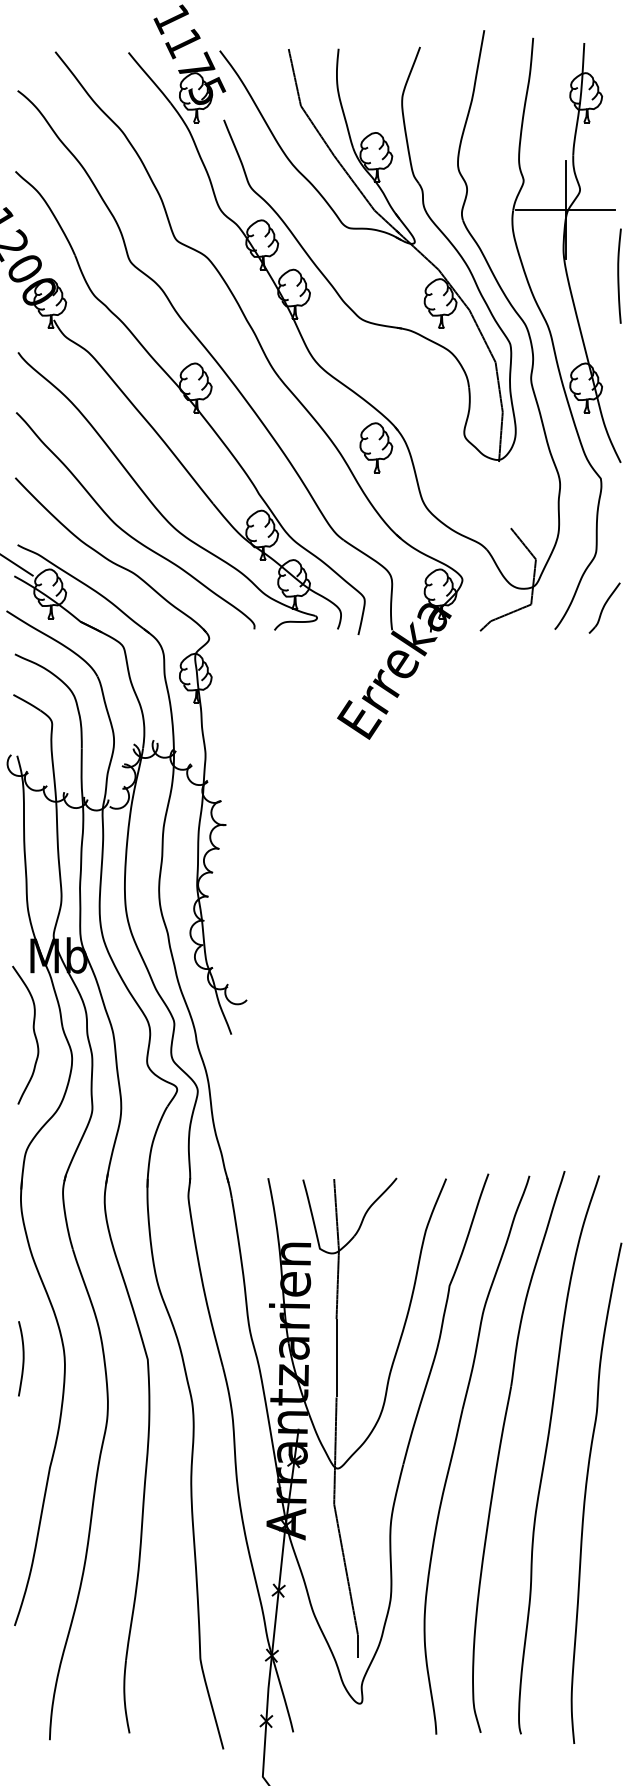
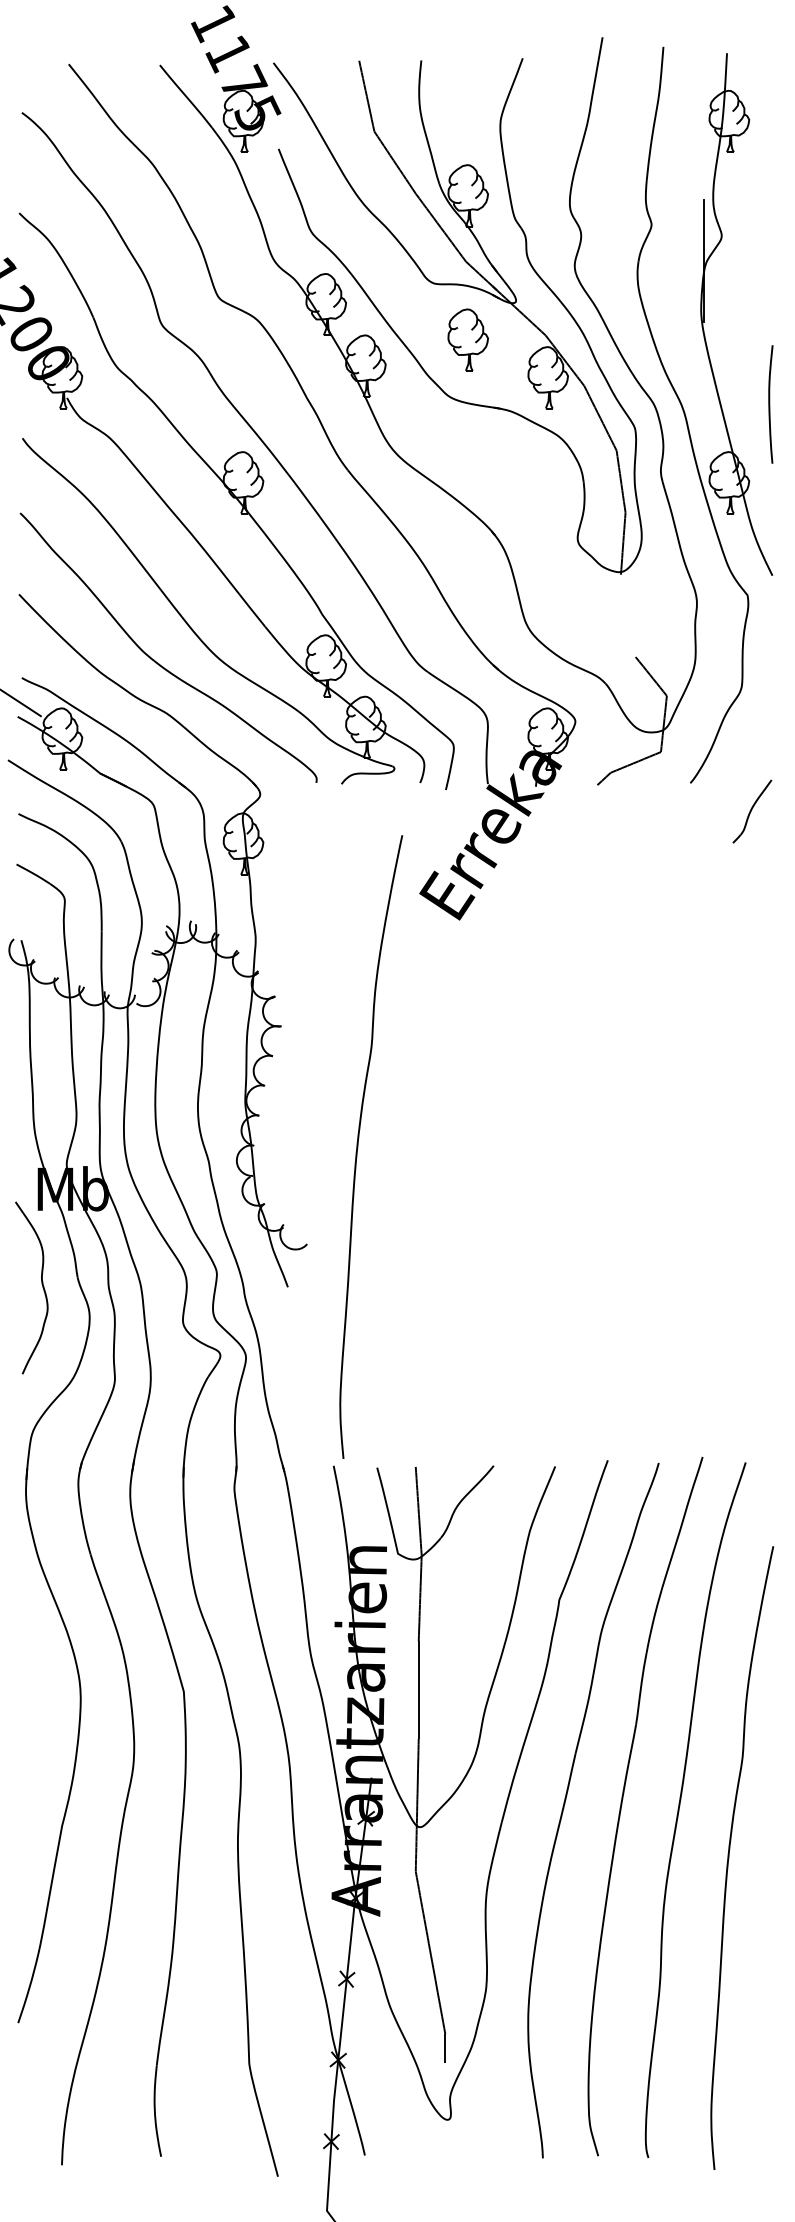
line: (565, 210) -> (703, 261), removed
curve: (619, 276) -> (770, 404), moved
part: (375, 447) -> (467, 339), moved
part: (604, 608) -> (752, 811), moved
curve: (288, 921) -> (358, 1146), added
curve: (22, 1358) -> (28, 1690), removed

